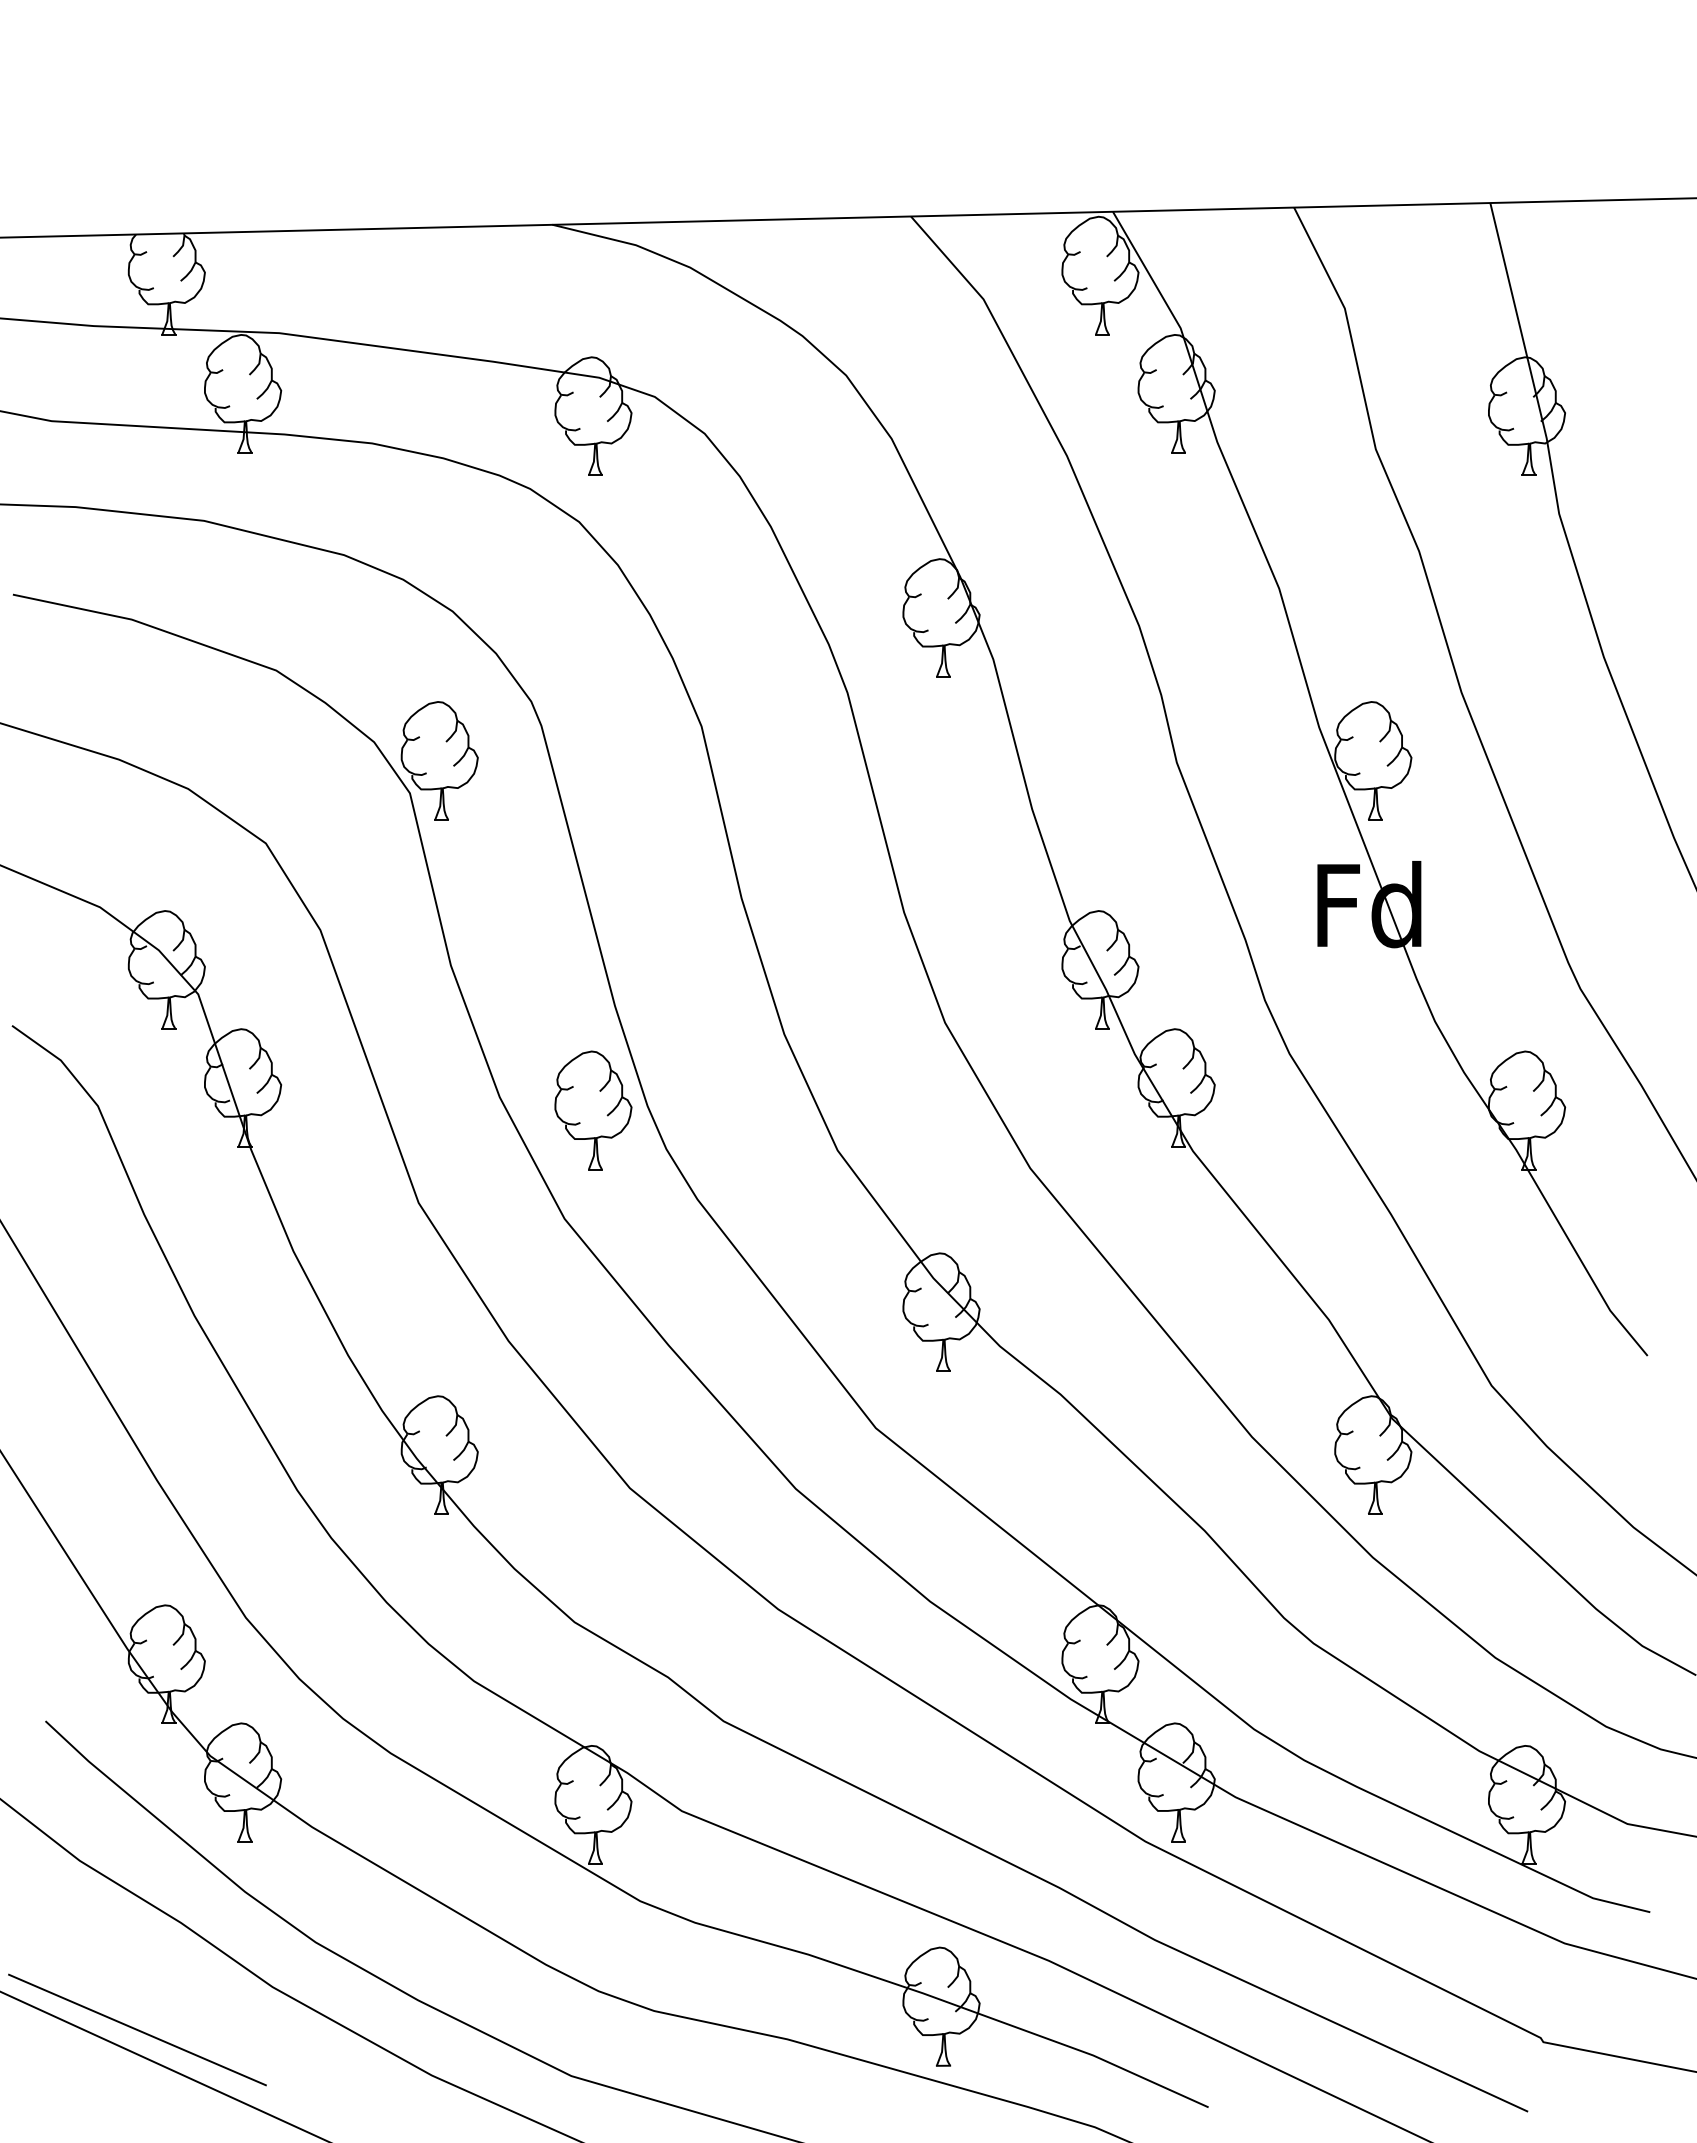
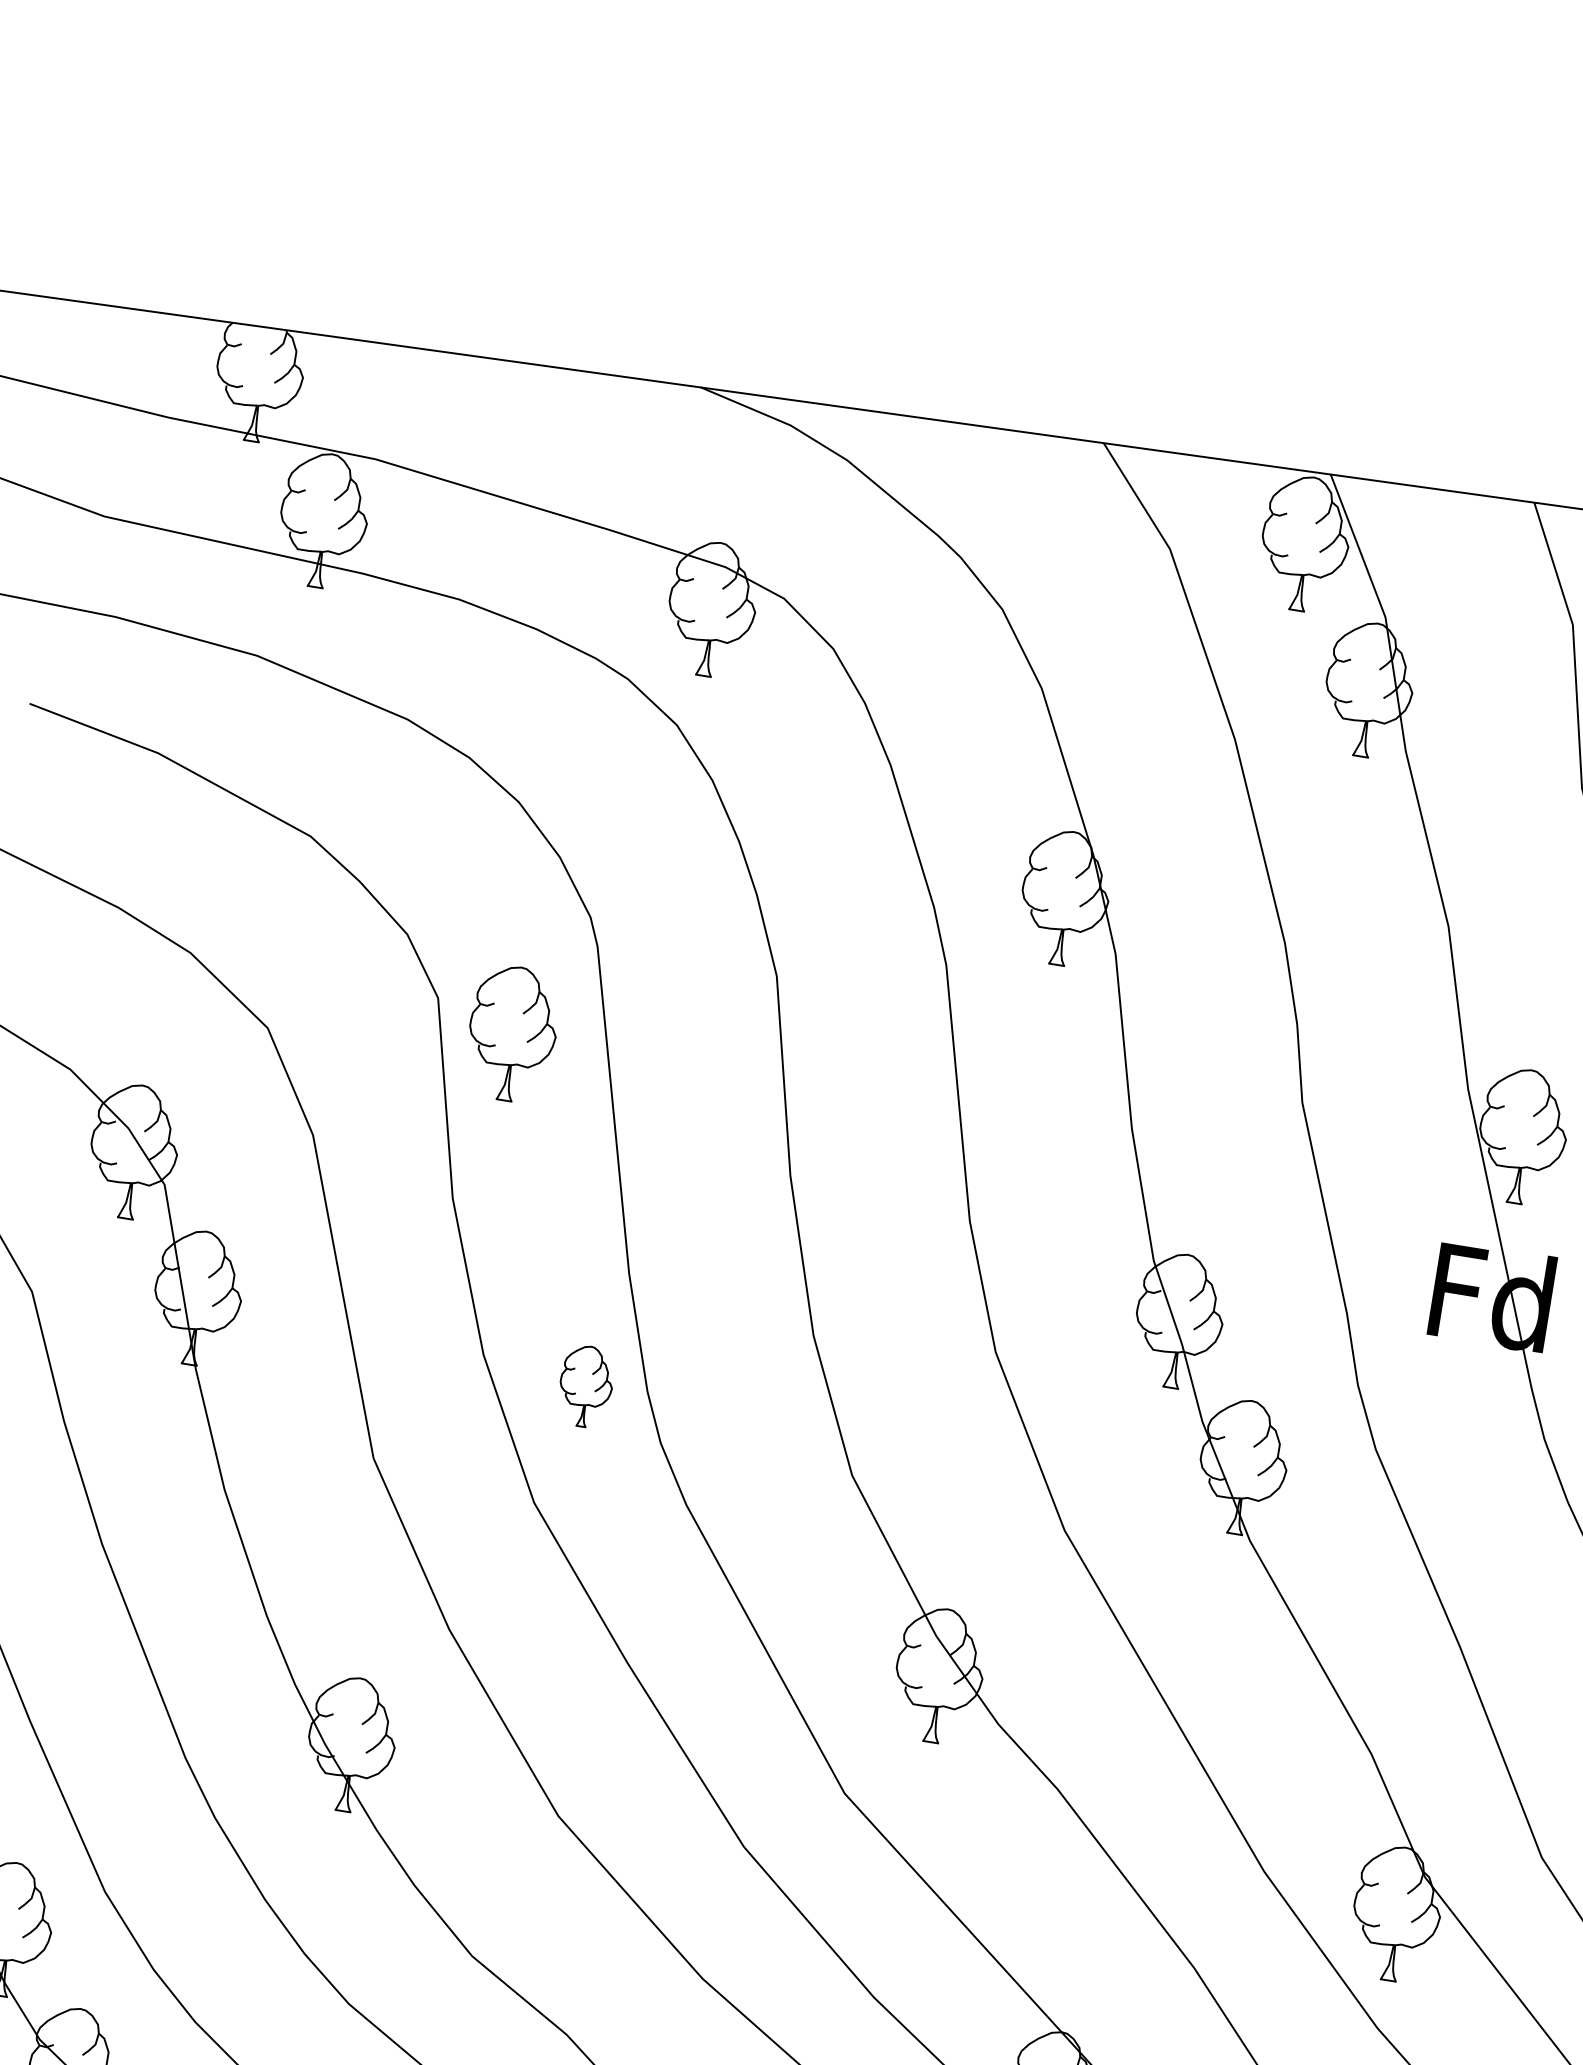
part: (439, 760) -> (512, 1033), moved
part: (593, 1110) -> (586, 1386), size x0.6

